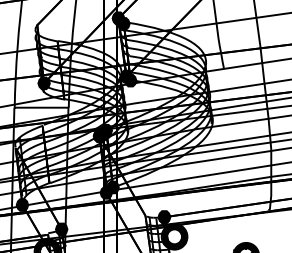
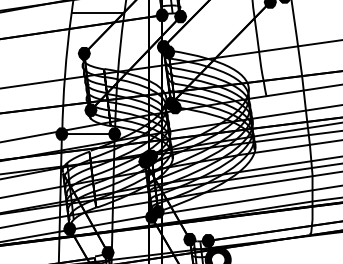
fill: (36, 25) -> (83, 53), added
fill: (13, 107) -> (61, 133), added
fill: (68, 107) -> (114, 133), added
fill: (145, 215) -> (189, 239), added

